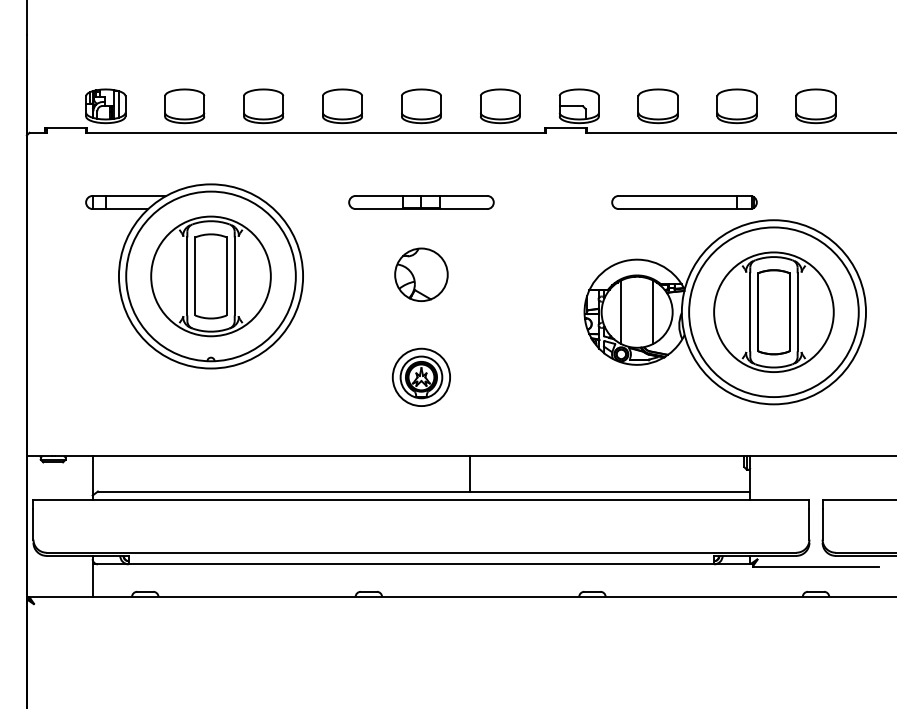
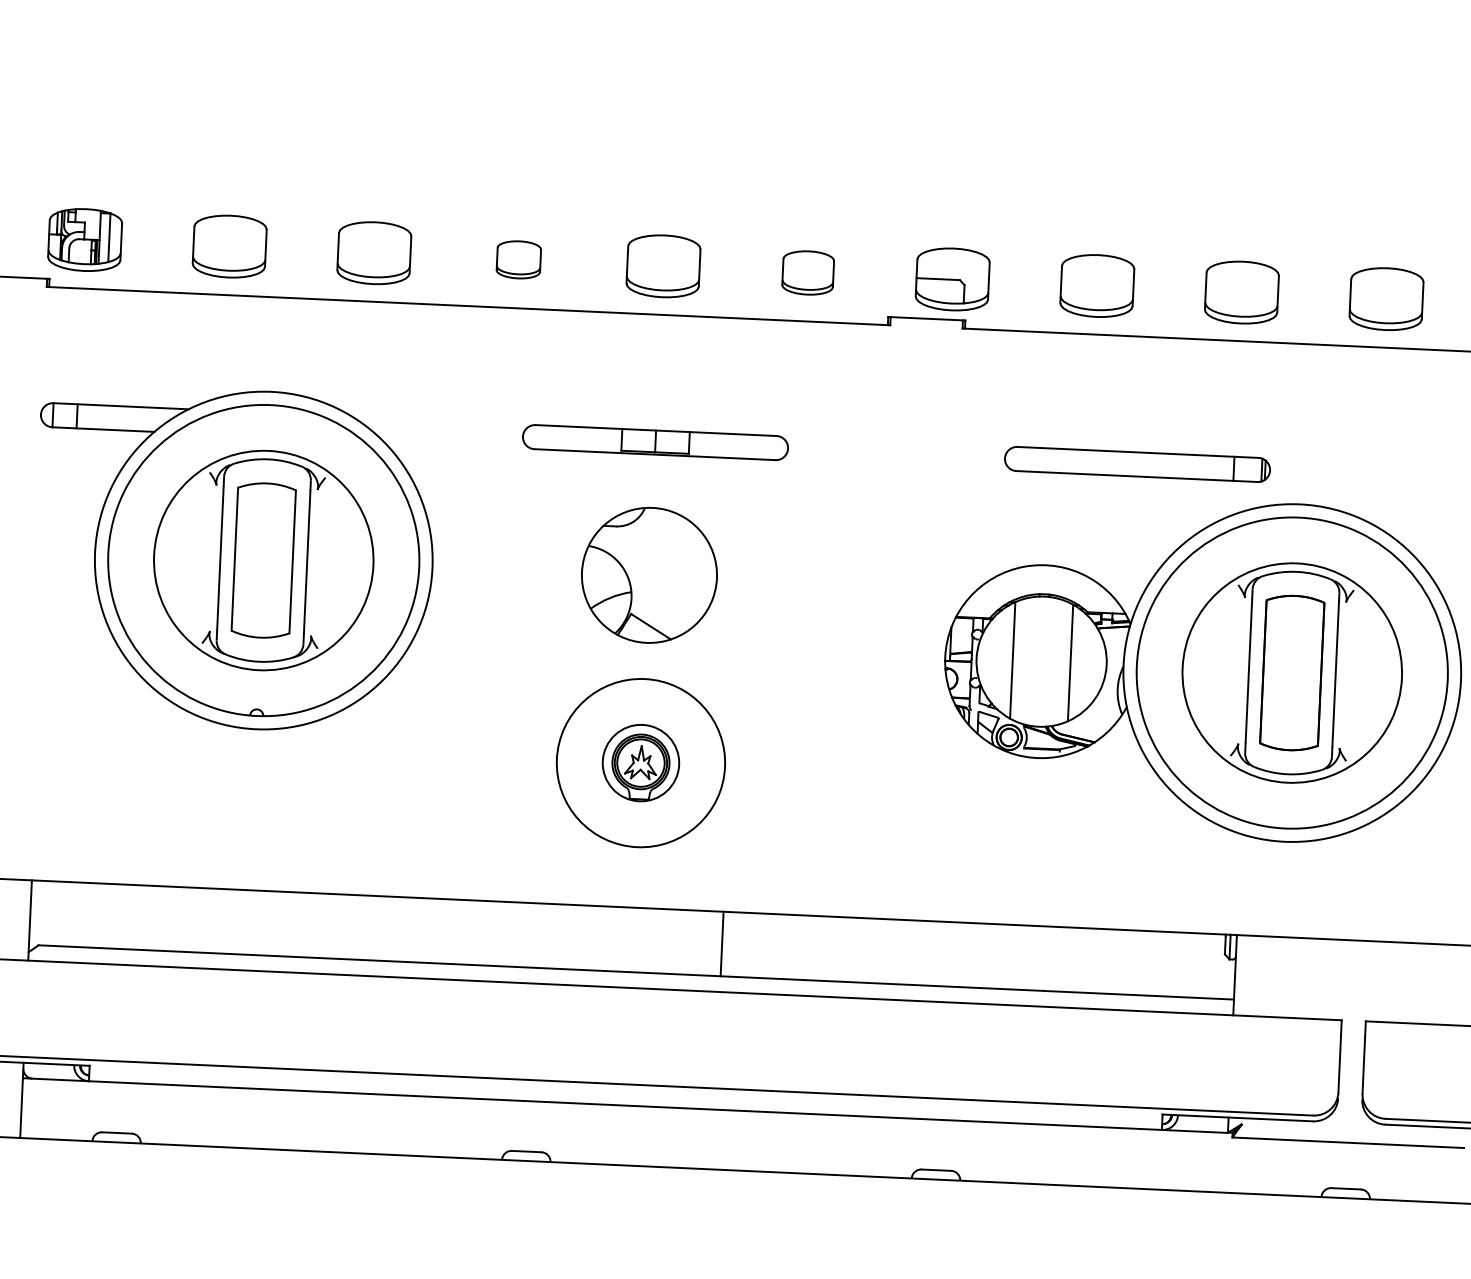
part: (342, 106) -> (518, 260), size x0.6
part: (500, 106) -> (808, 273), size x0.7
part: (421, 274) -> (649, 574), size x1.4
circle: (421, 377) -> (641, 763), size x1.6

